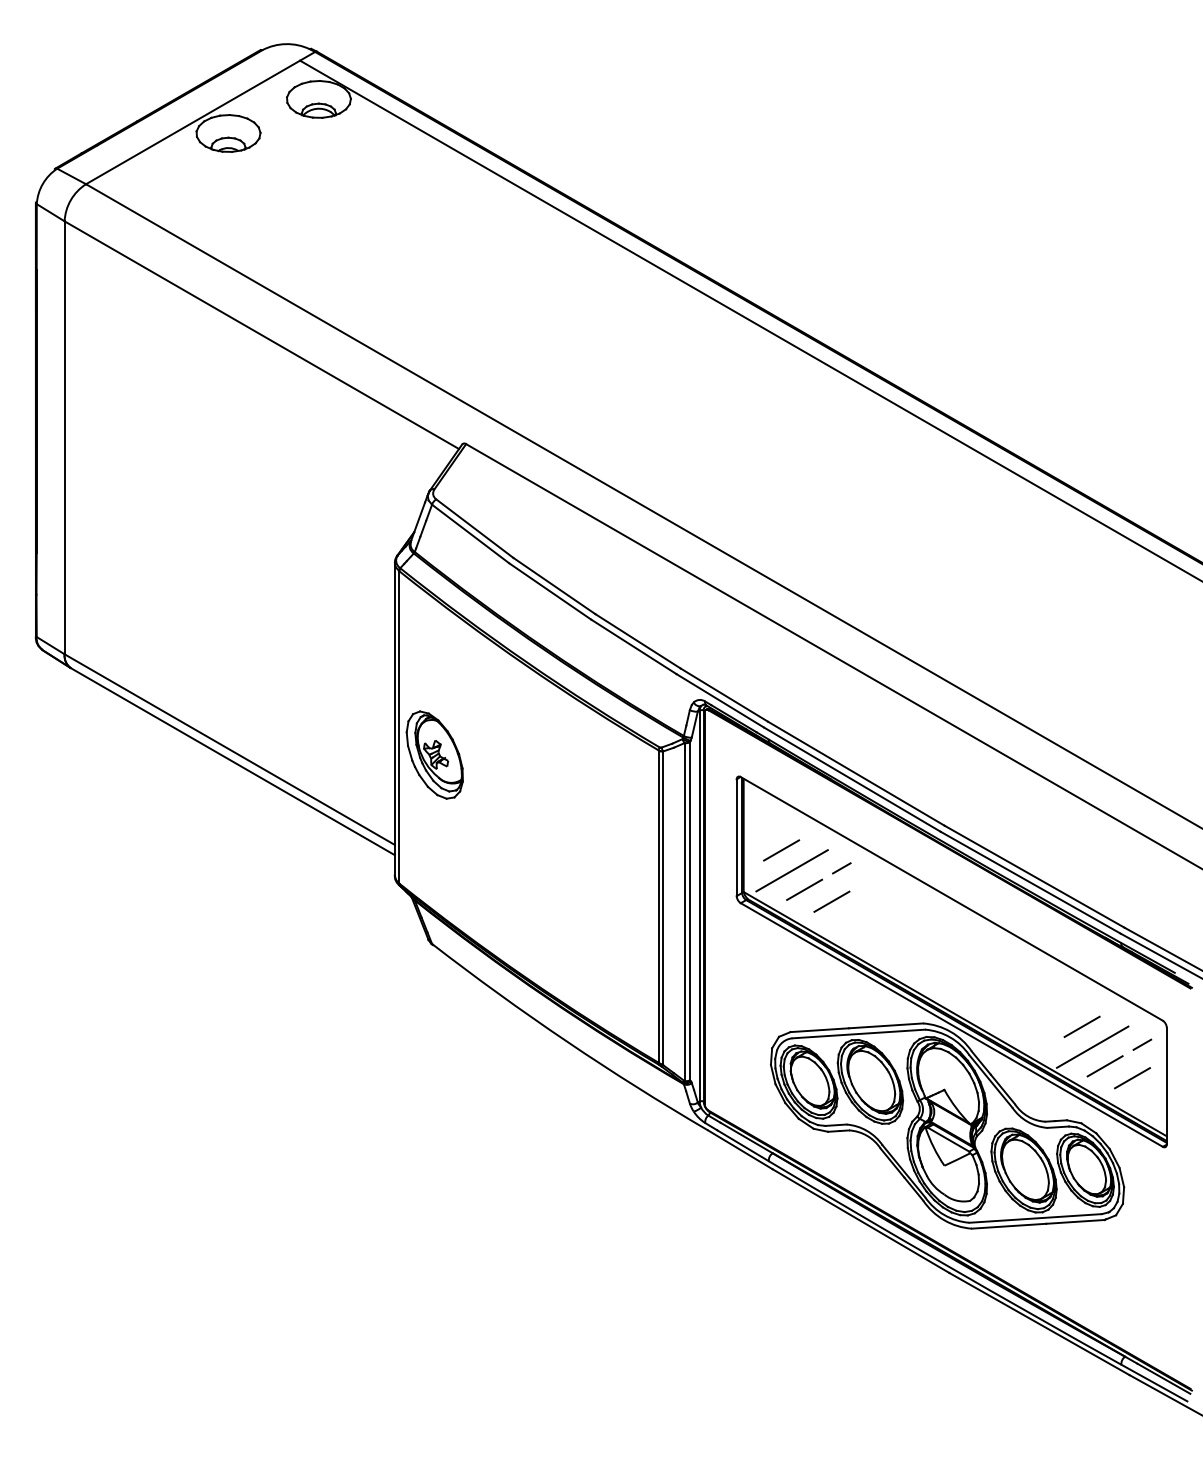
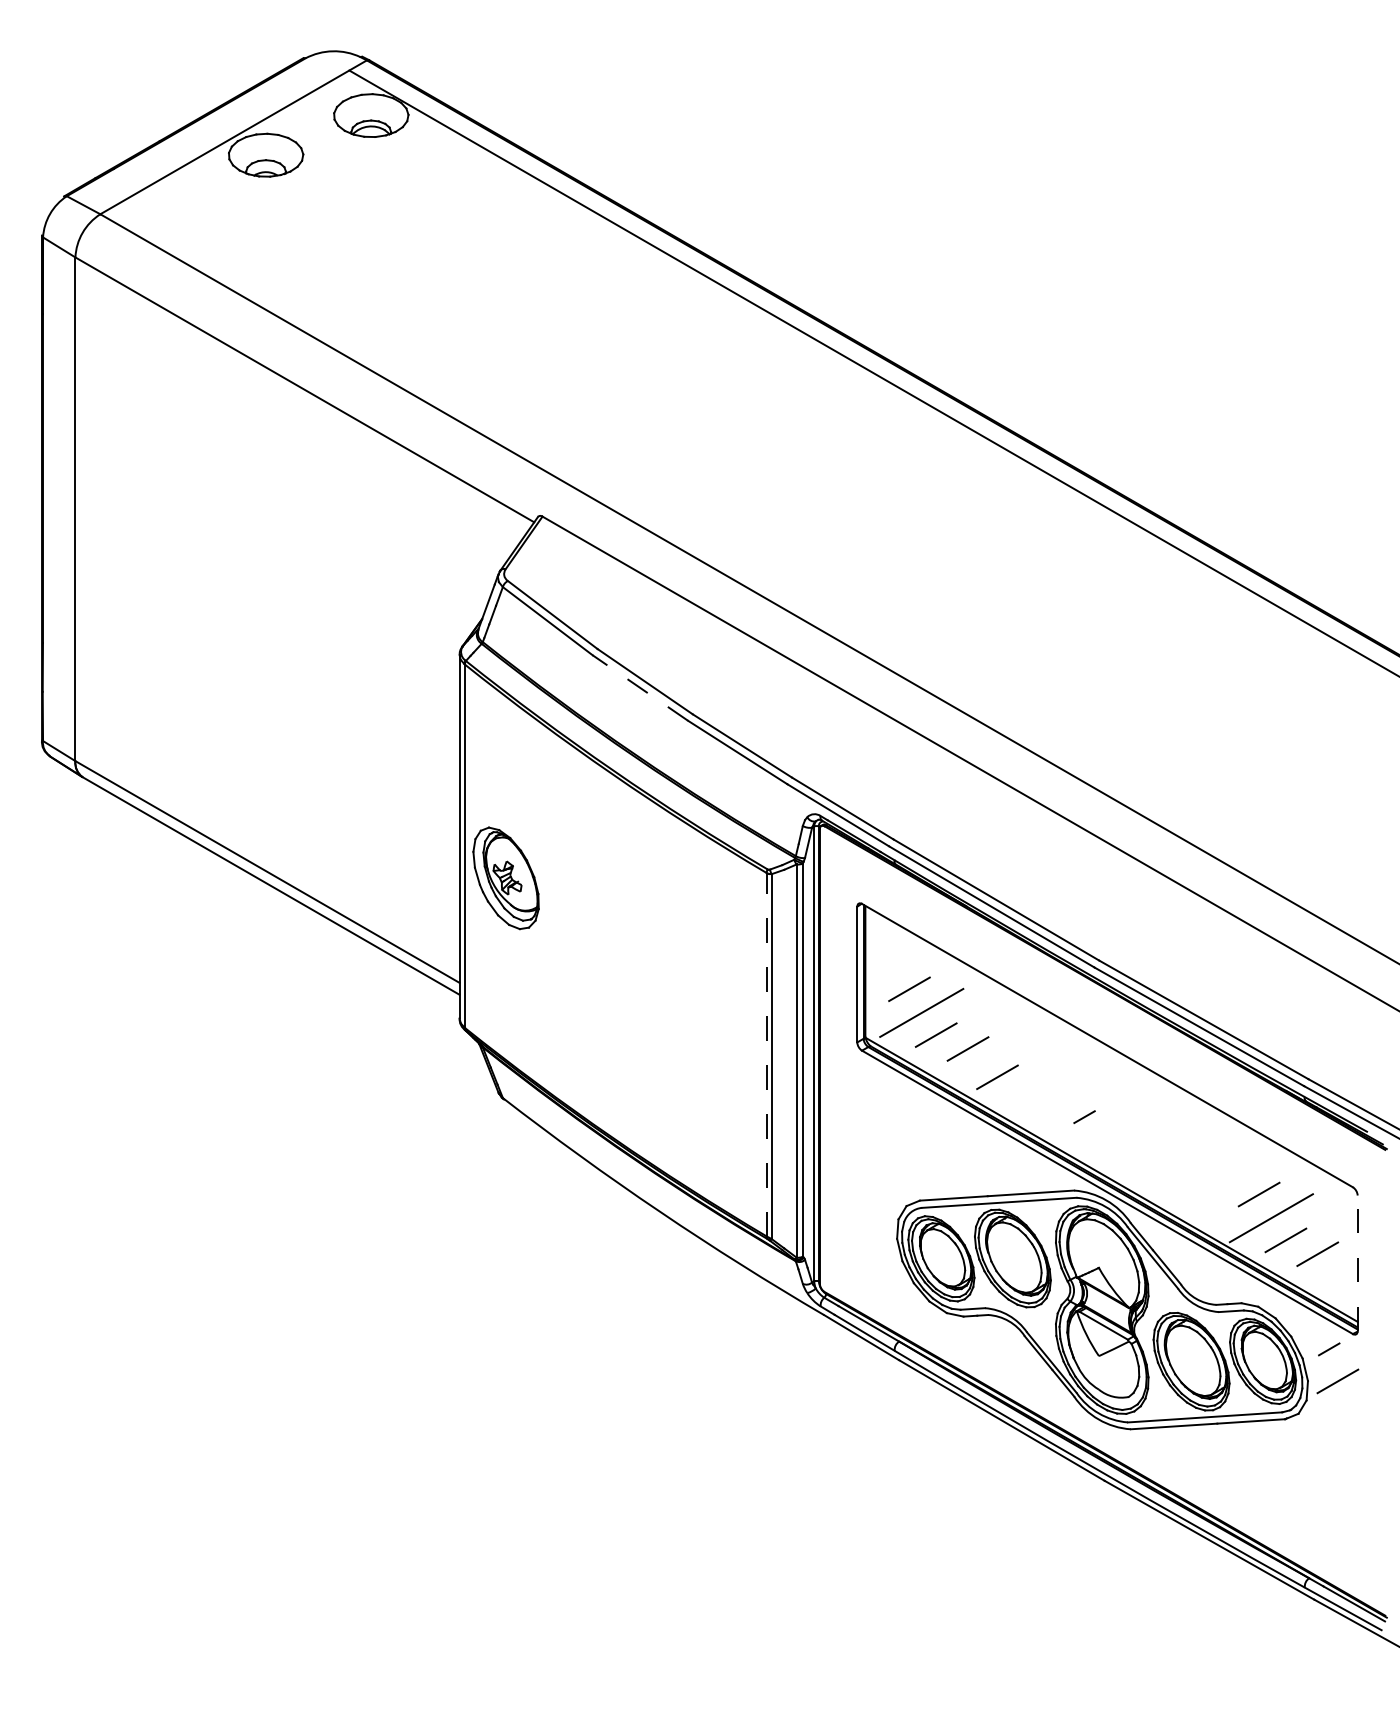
line: (550, 591) -> (640, 688), solid -> dashed
line: (841, 867) -> (1084, 1116), moved
line: (658, 906) -> (766, 1054), solid -> dashed
line: (857, 925) -> (997, 1076), added
line: (1142, 1044) -> (1329, 1349), moved
line: (1166, 1086) -> (1357, 1263), solid -> dashed
line: (1149, 1187) -> (1337, 1381), added

